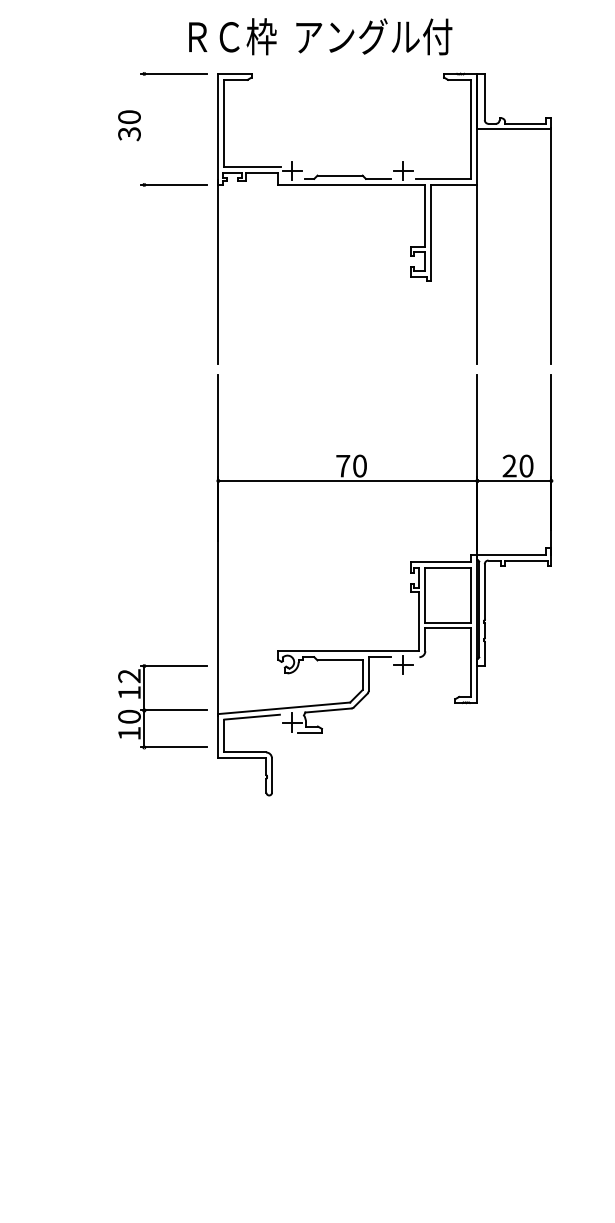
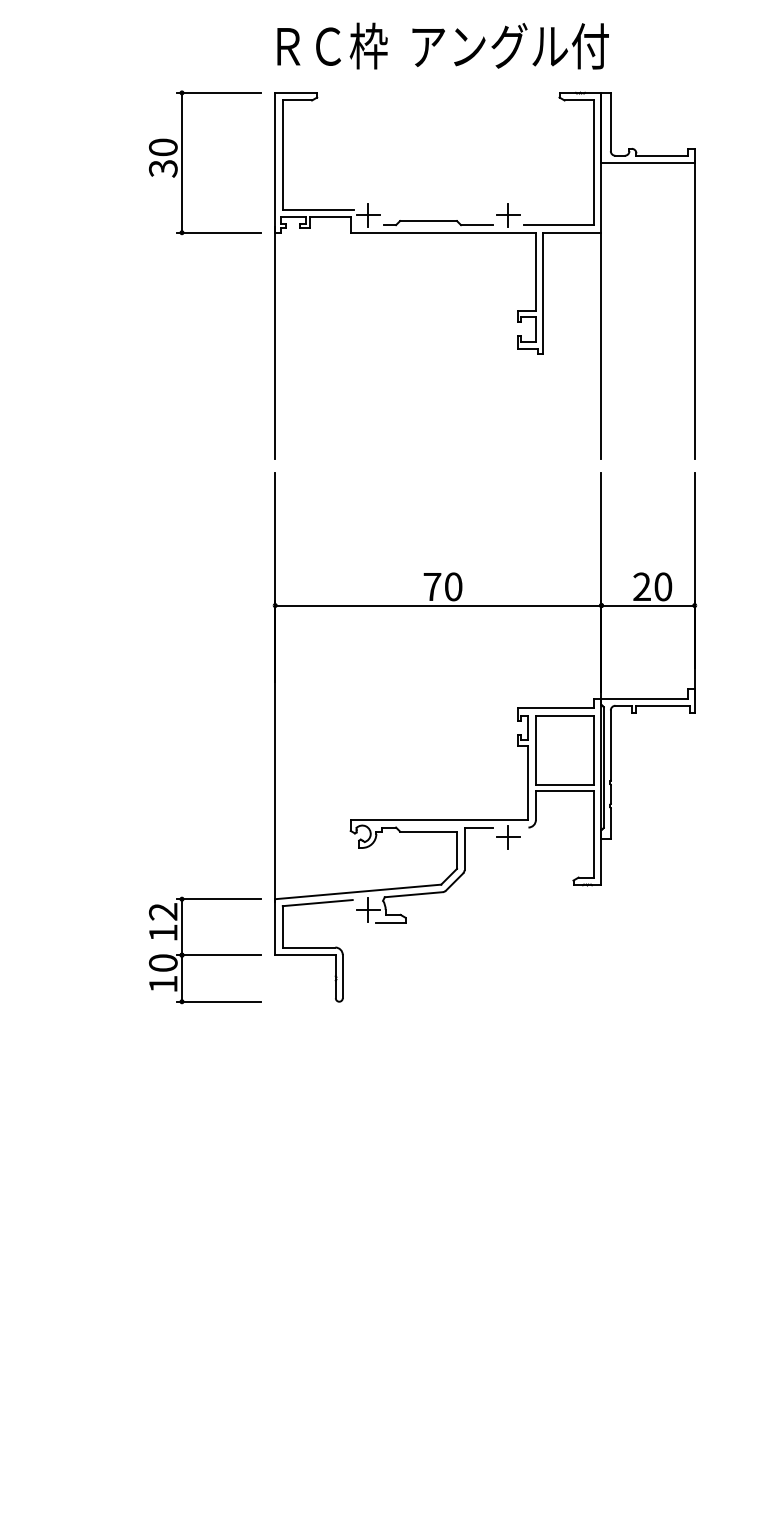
text: (320, 36) -> (442, 45), moved
line: (144, 128) -> (182, 161), added
part: (162, 706) -> (204, 950), moved

